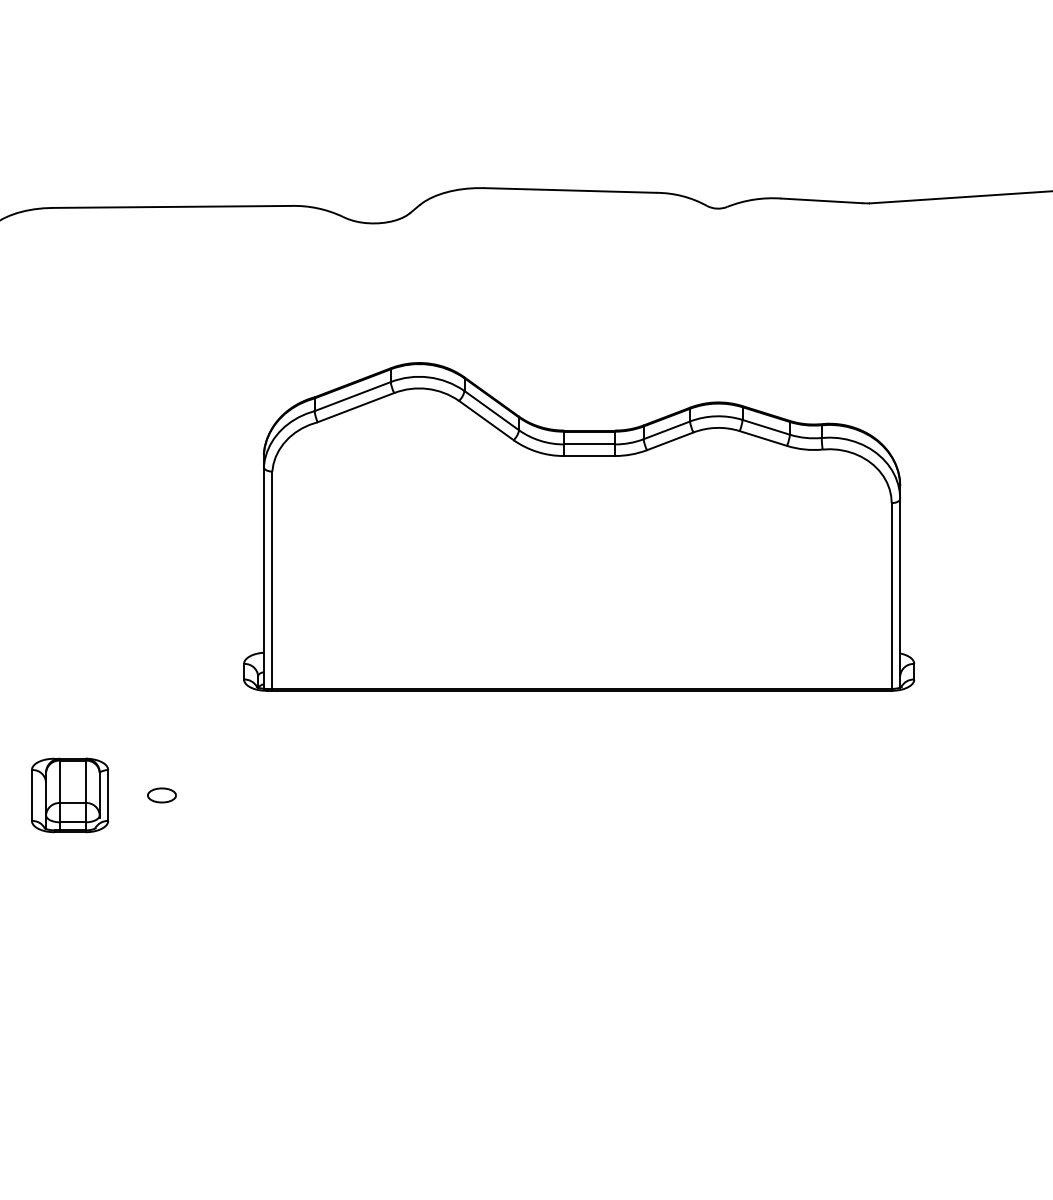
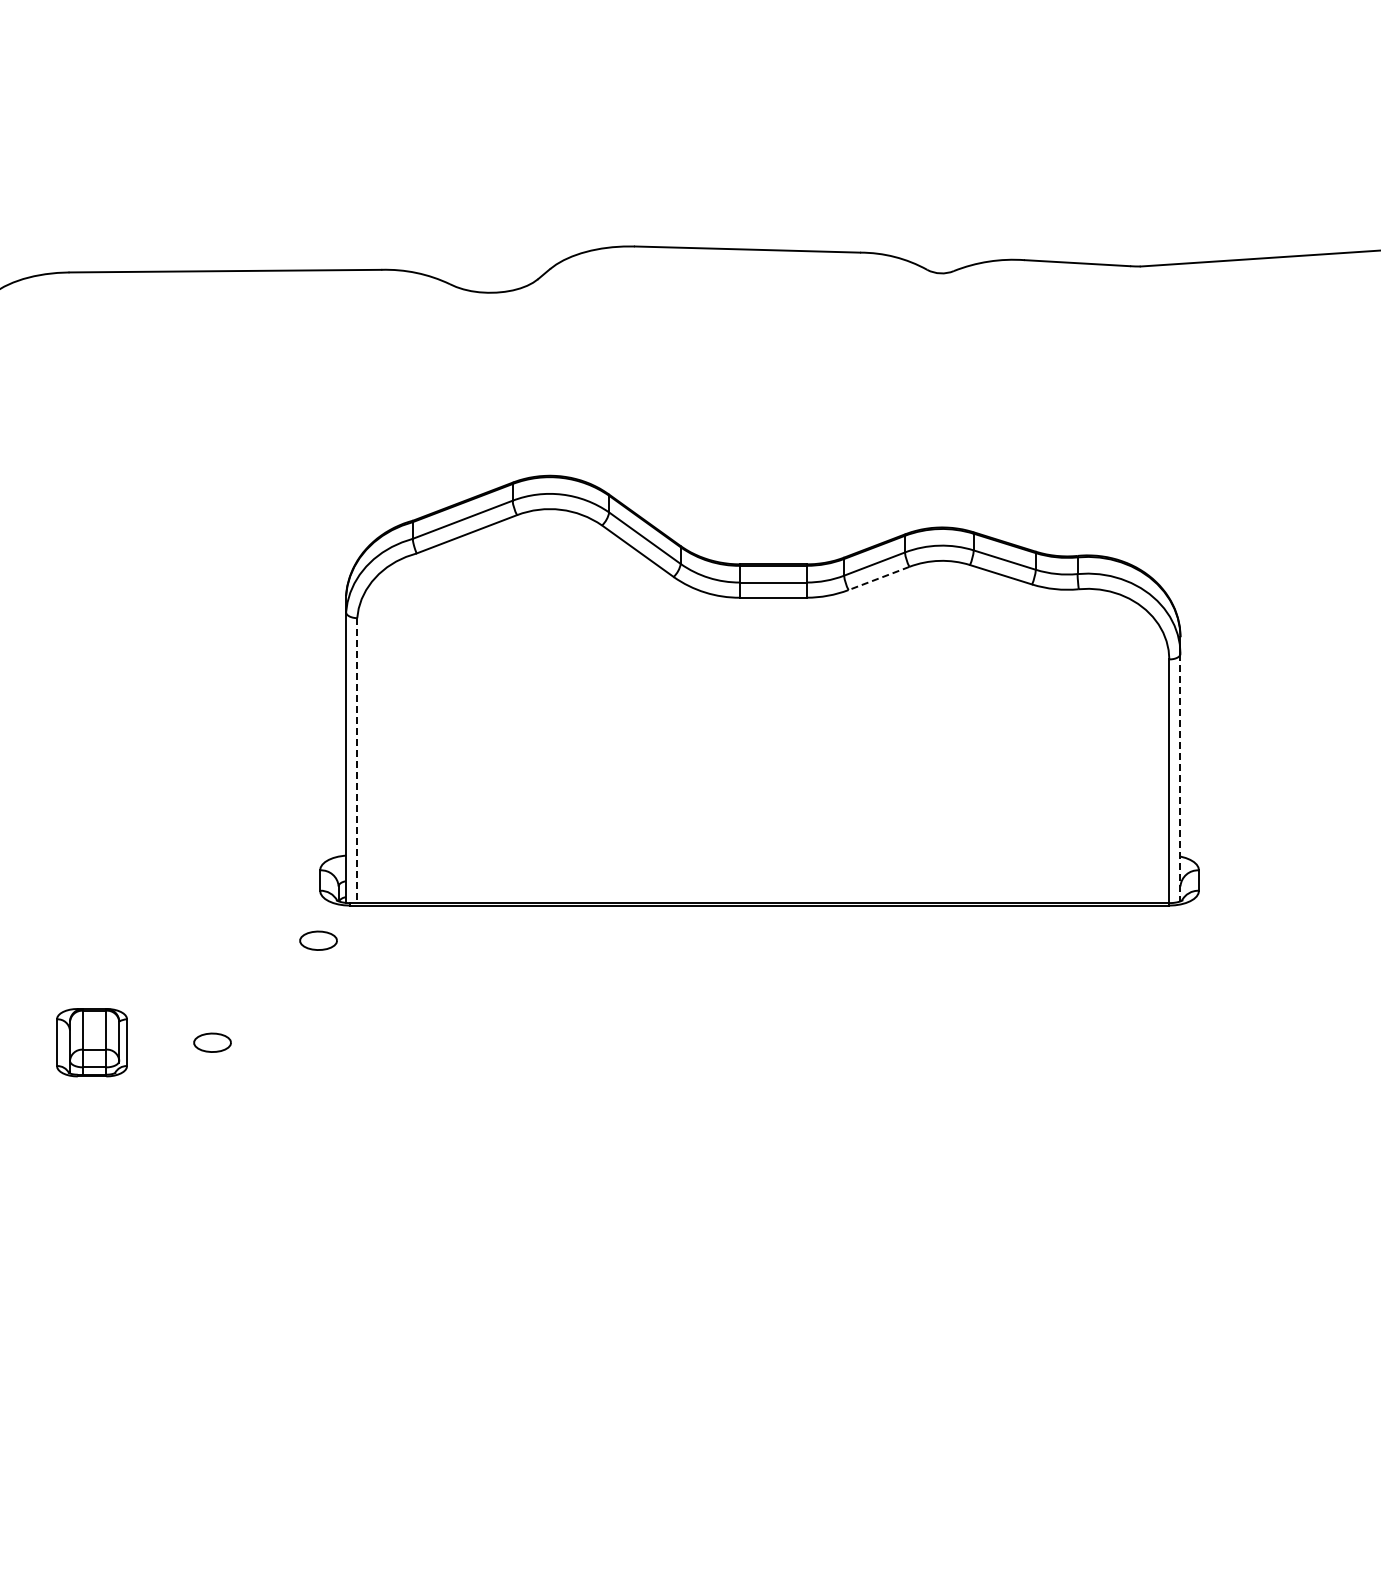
line: (670, 441) -> (879, 578), solid -> dashed
line: (272, 580) -> (357, 761), solid -> dashed
line: (900, 593) -> (1180, 777), solid -> dashed
part: (242, 717) -> (318, 940), added
part: (69, 795) -> (91, 1042), size x0.7

